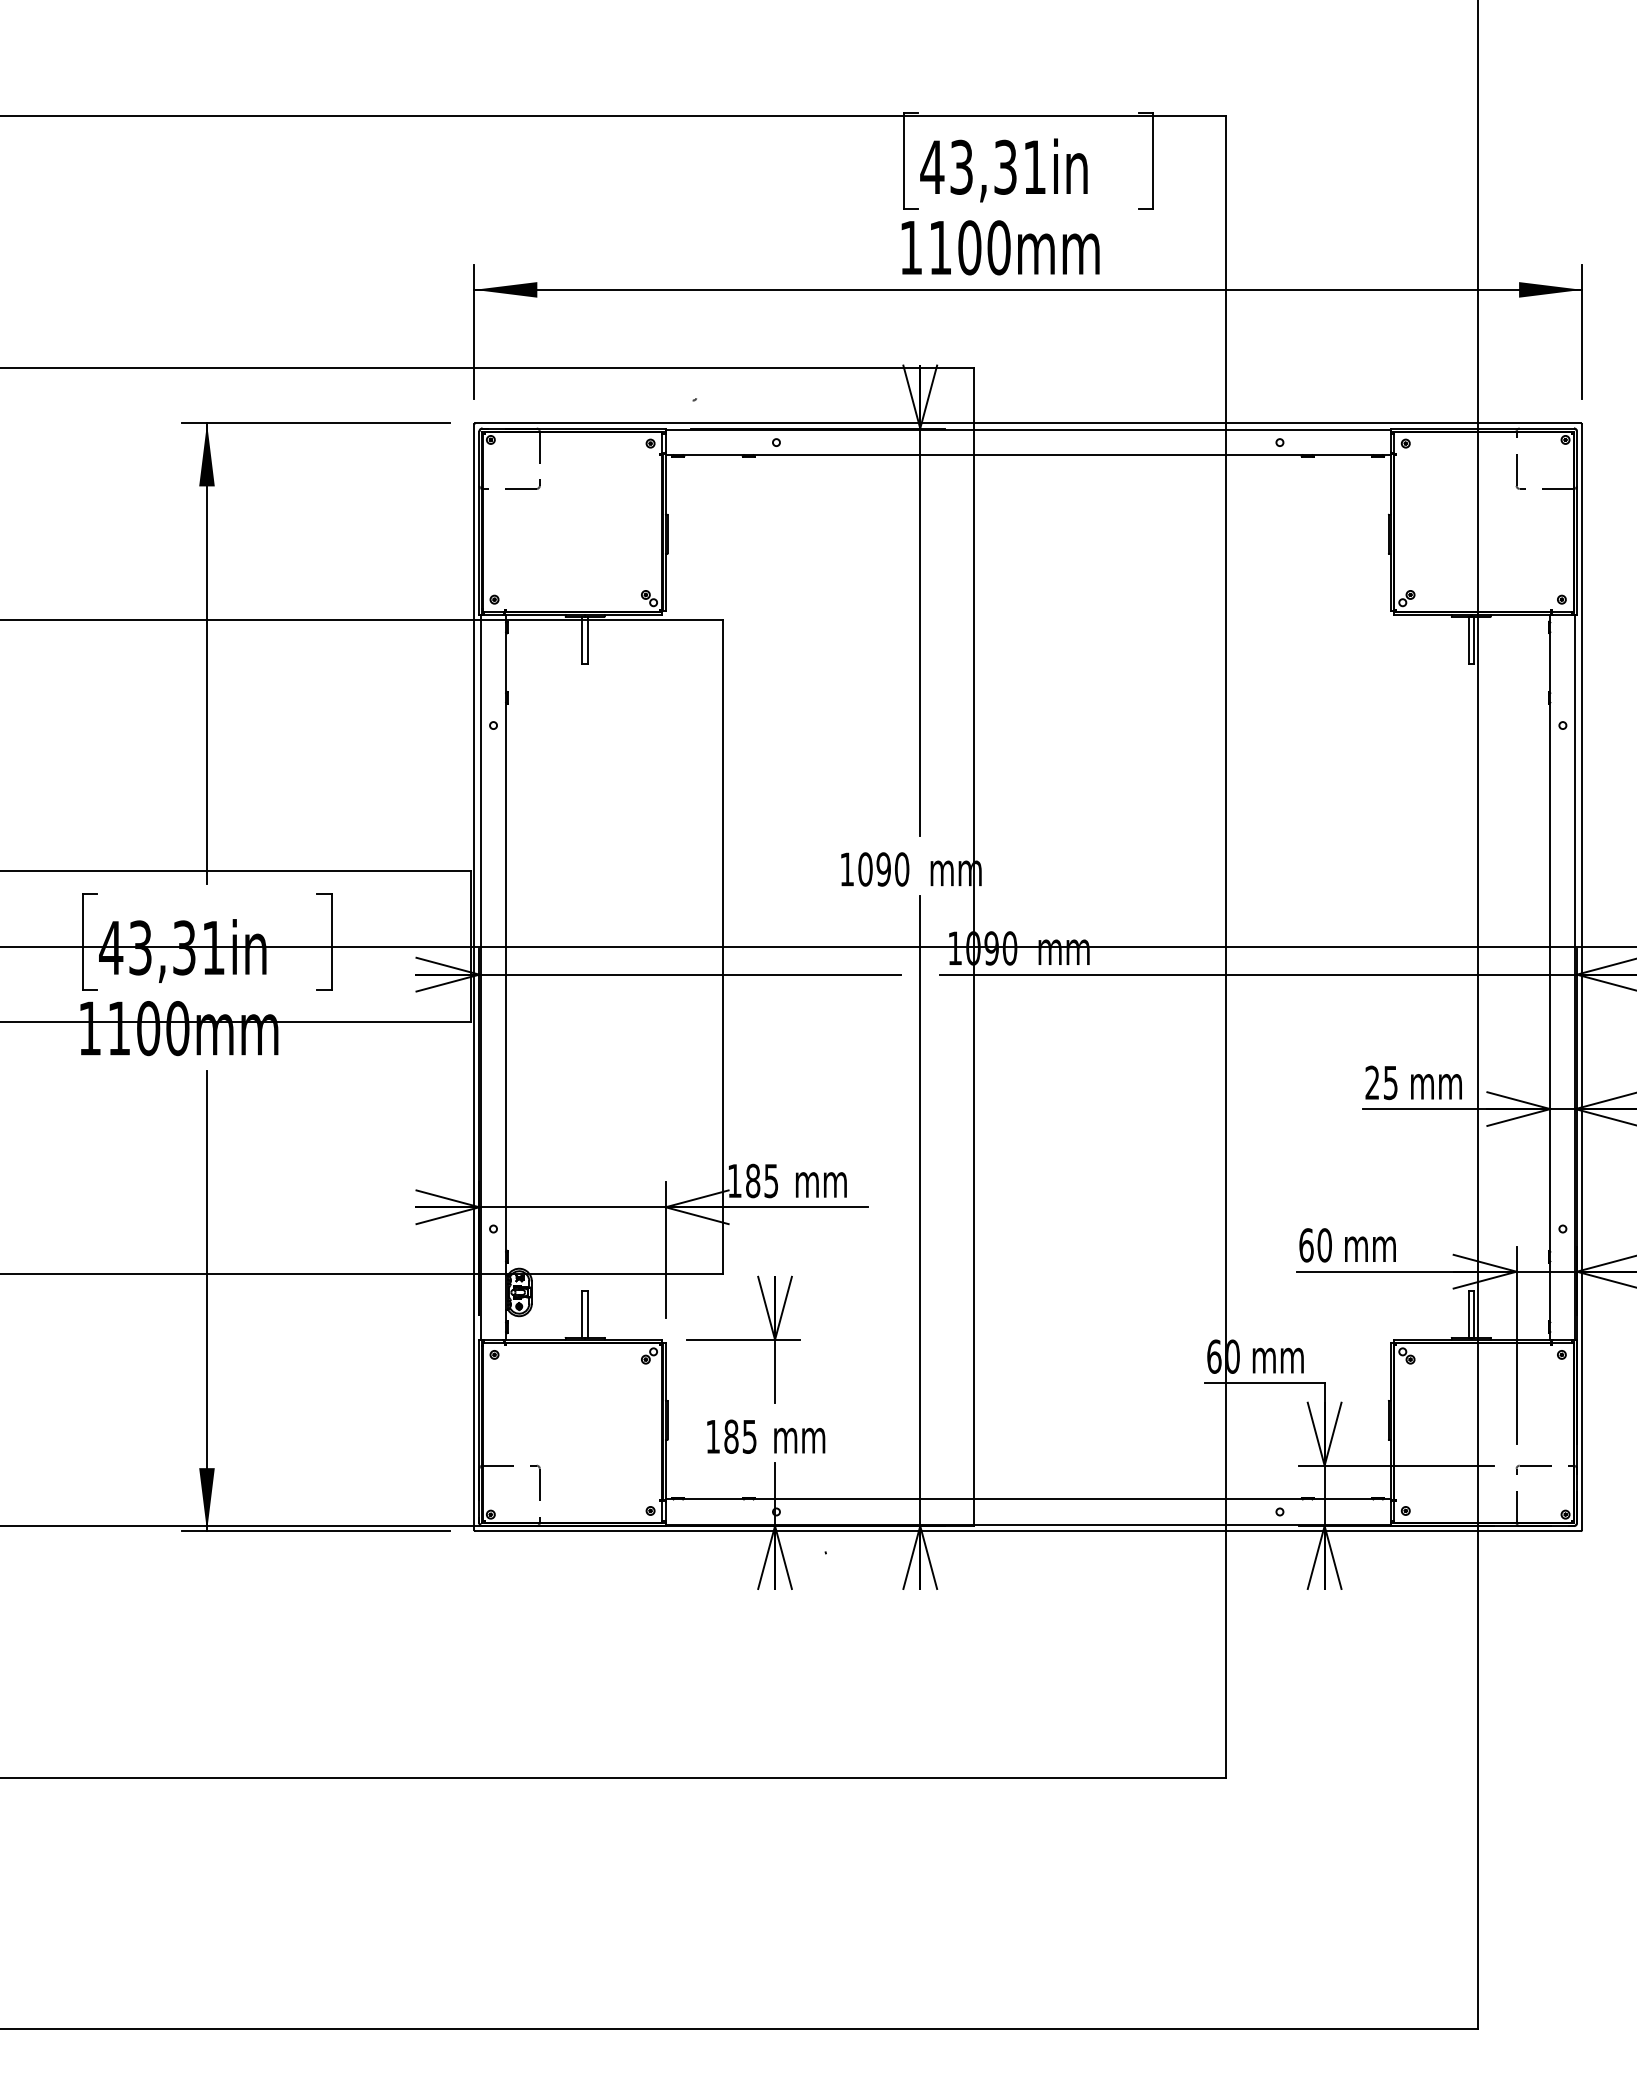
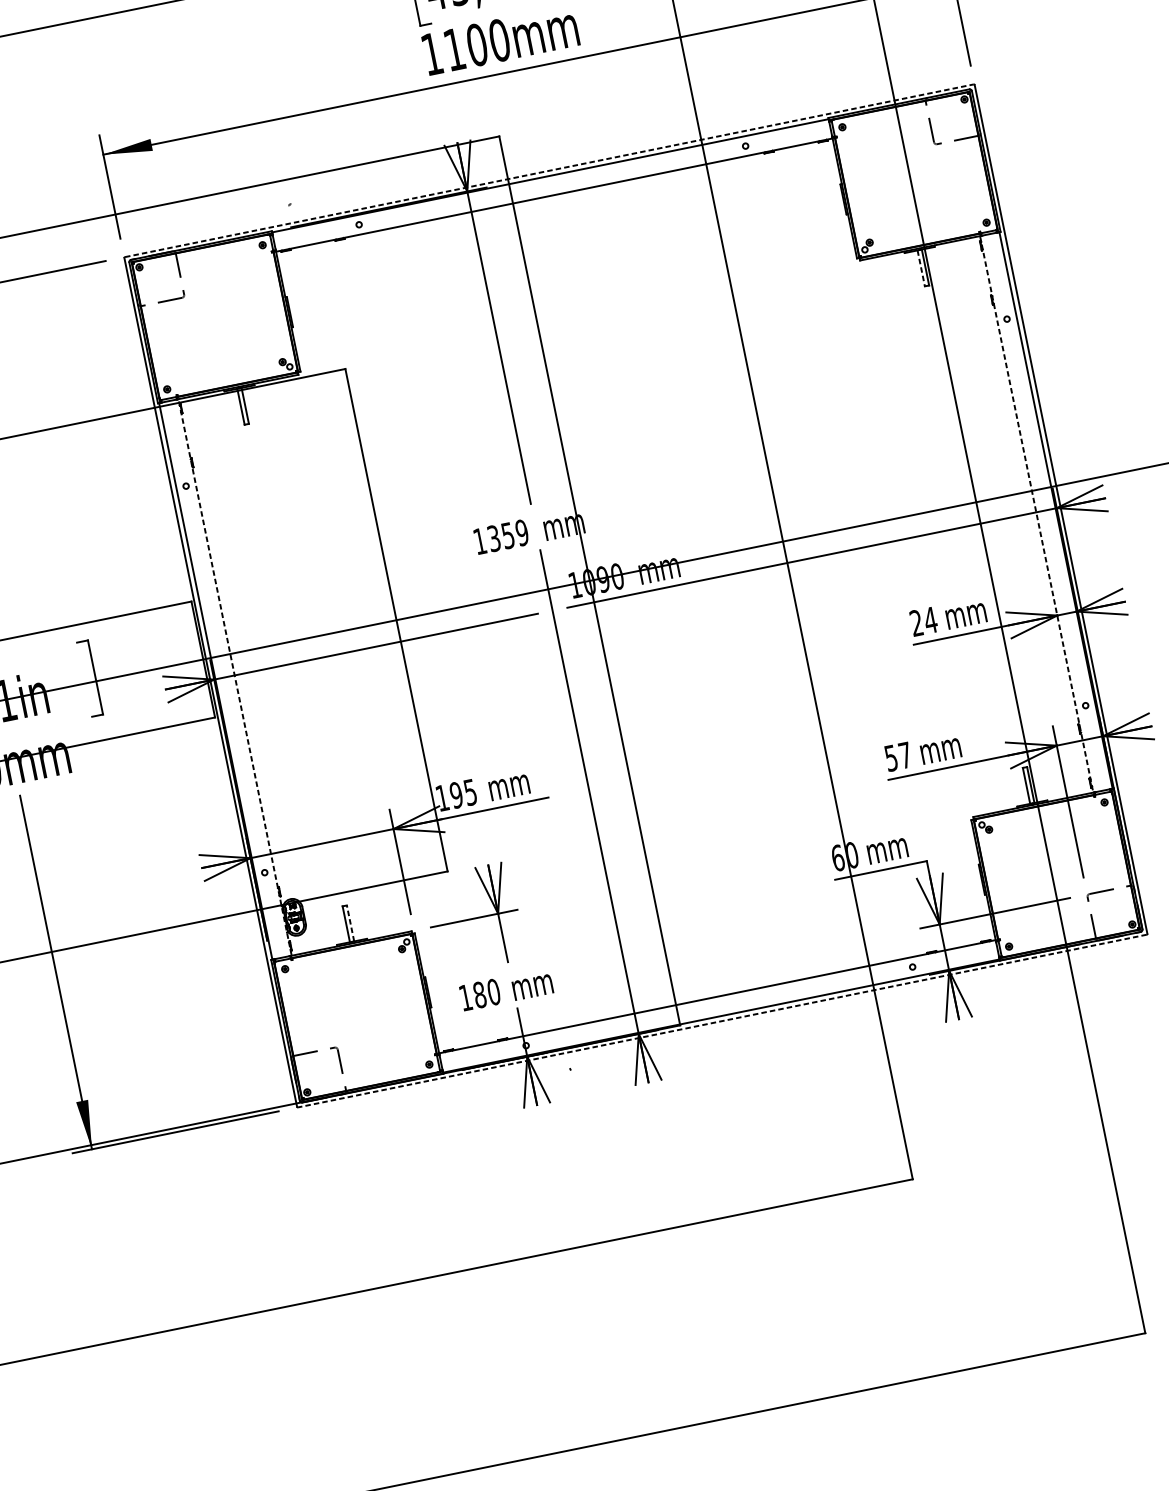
line: (1028, 423) -> (549, 170), solid -> dashed
line: (1468, 640) -> (921, 268), solid -> dashed
text: (883, 869) -> (507, 535), 1090 -> 1359
line: (506, 976) -> (235, 676), solid -> dashed
line: (1550, 977) -> (1036, 514), solid -> dashed
text: (1390, 1083) -> (930, 620), 25 -> 24
text: (752, 1181) -> (456, 795), 185 -> 195
text: (1315, 1245) -> (898, 756), 60 -> 57
line: (587, 1313) -> (350, 922), solid -> dashed
text: (749, 1436) -> (493, 991), 185 -> 180
line: (1028, 1531) -> (722, 1021), solid -> dashed

